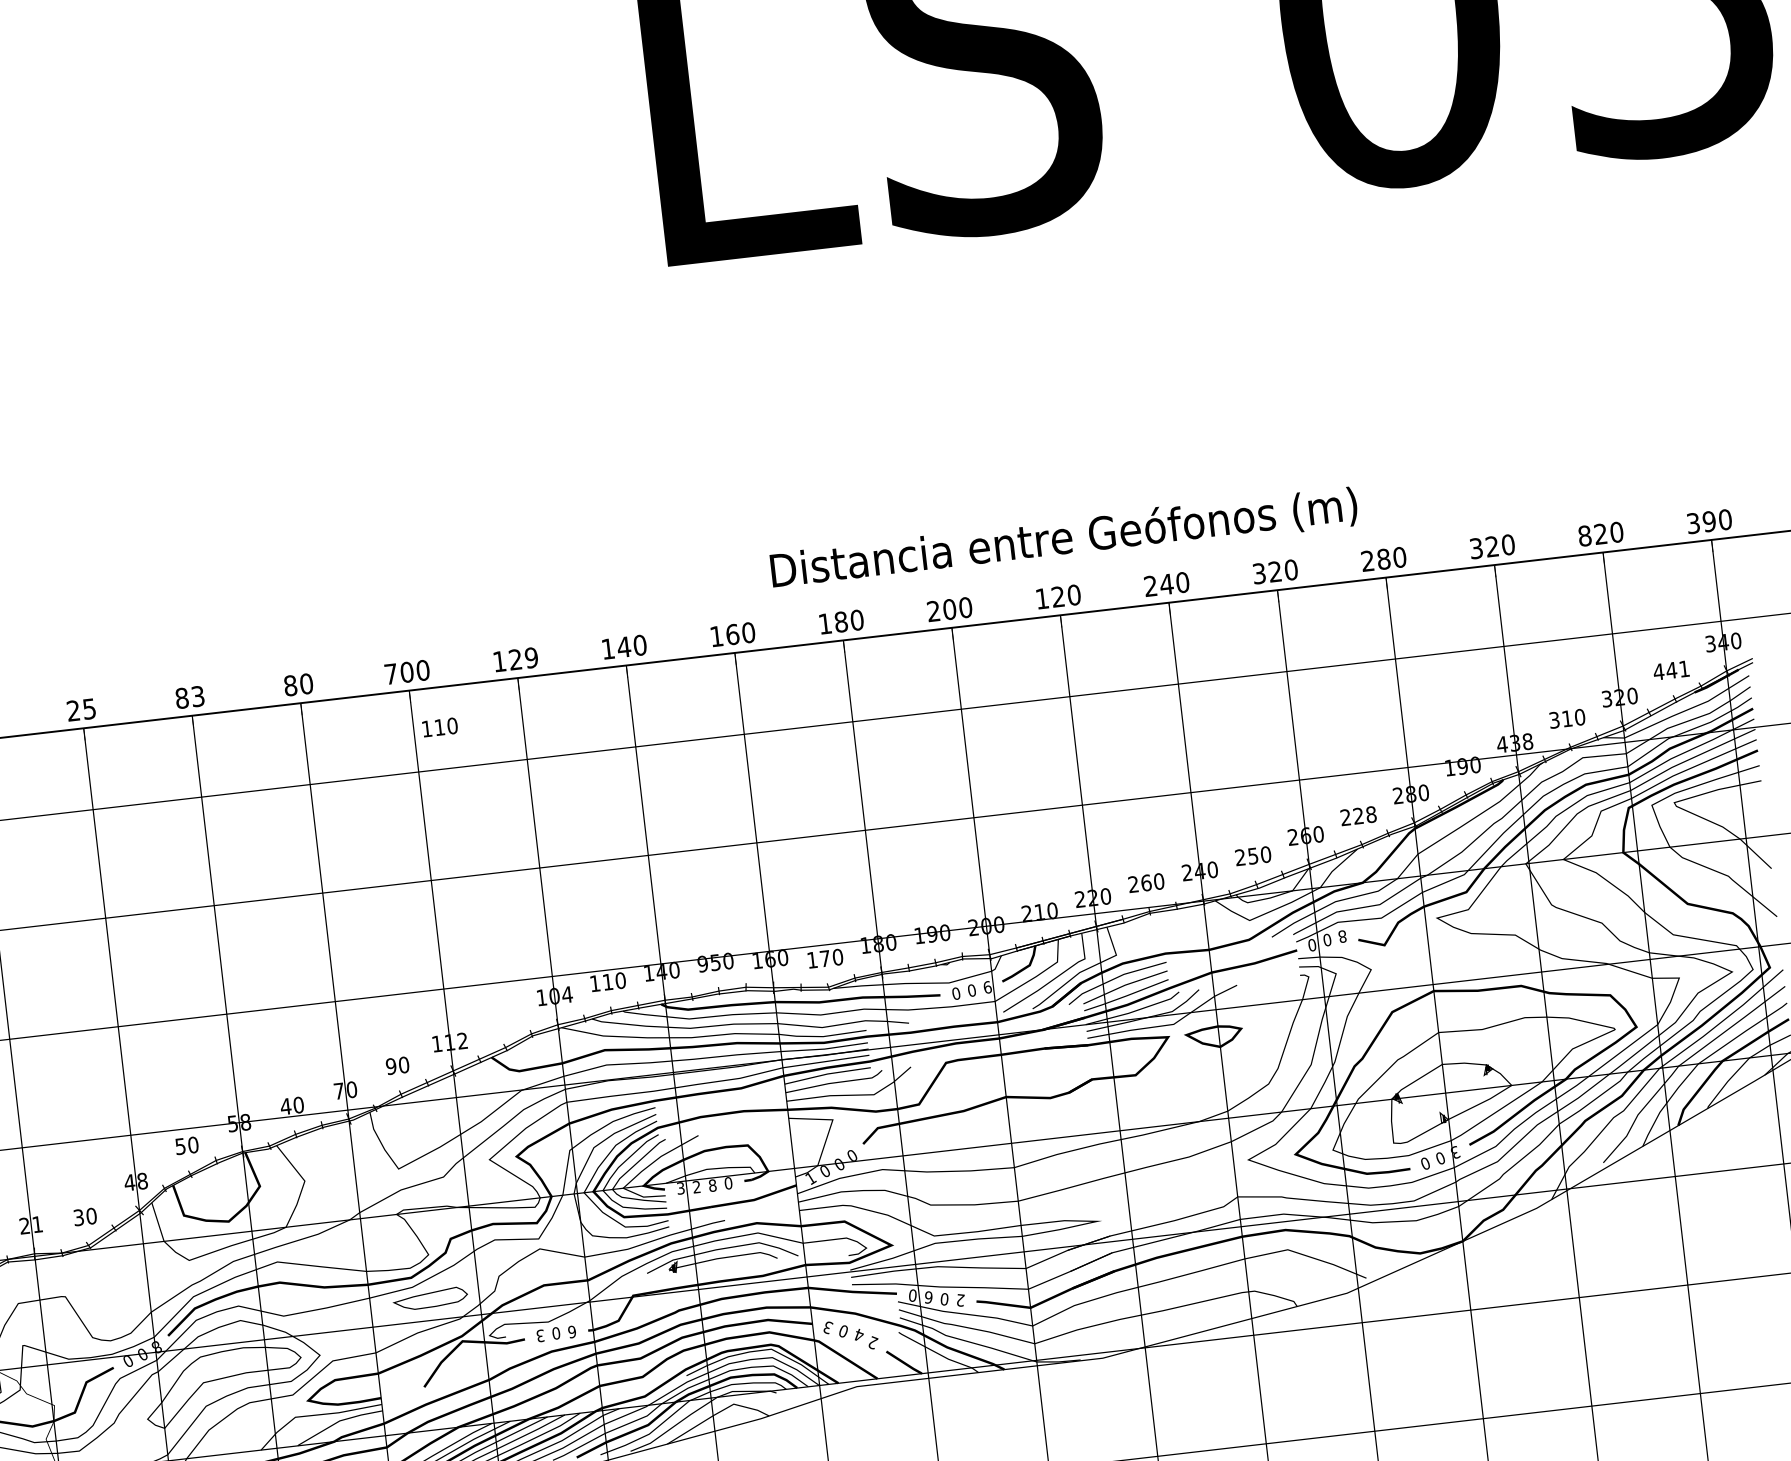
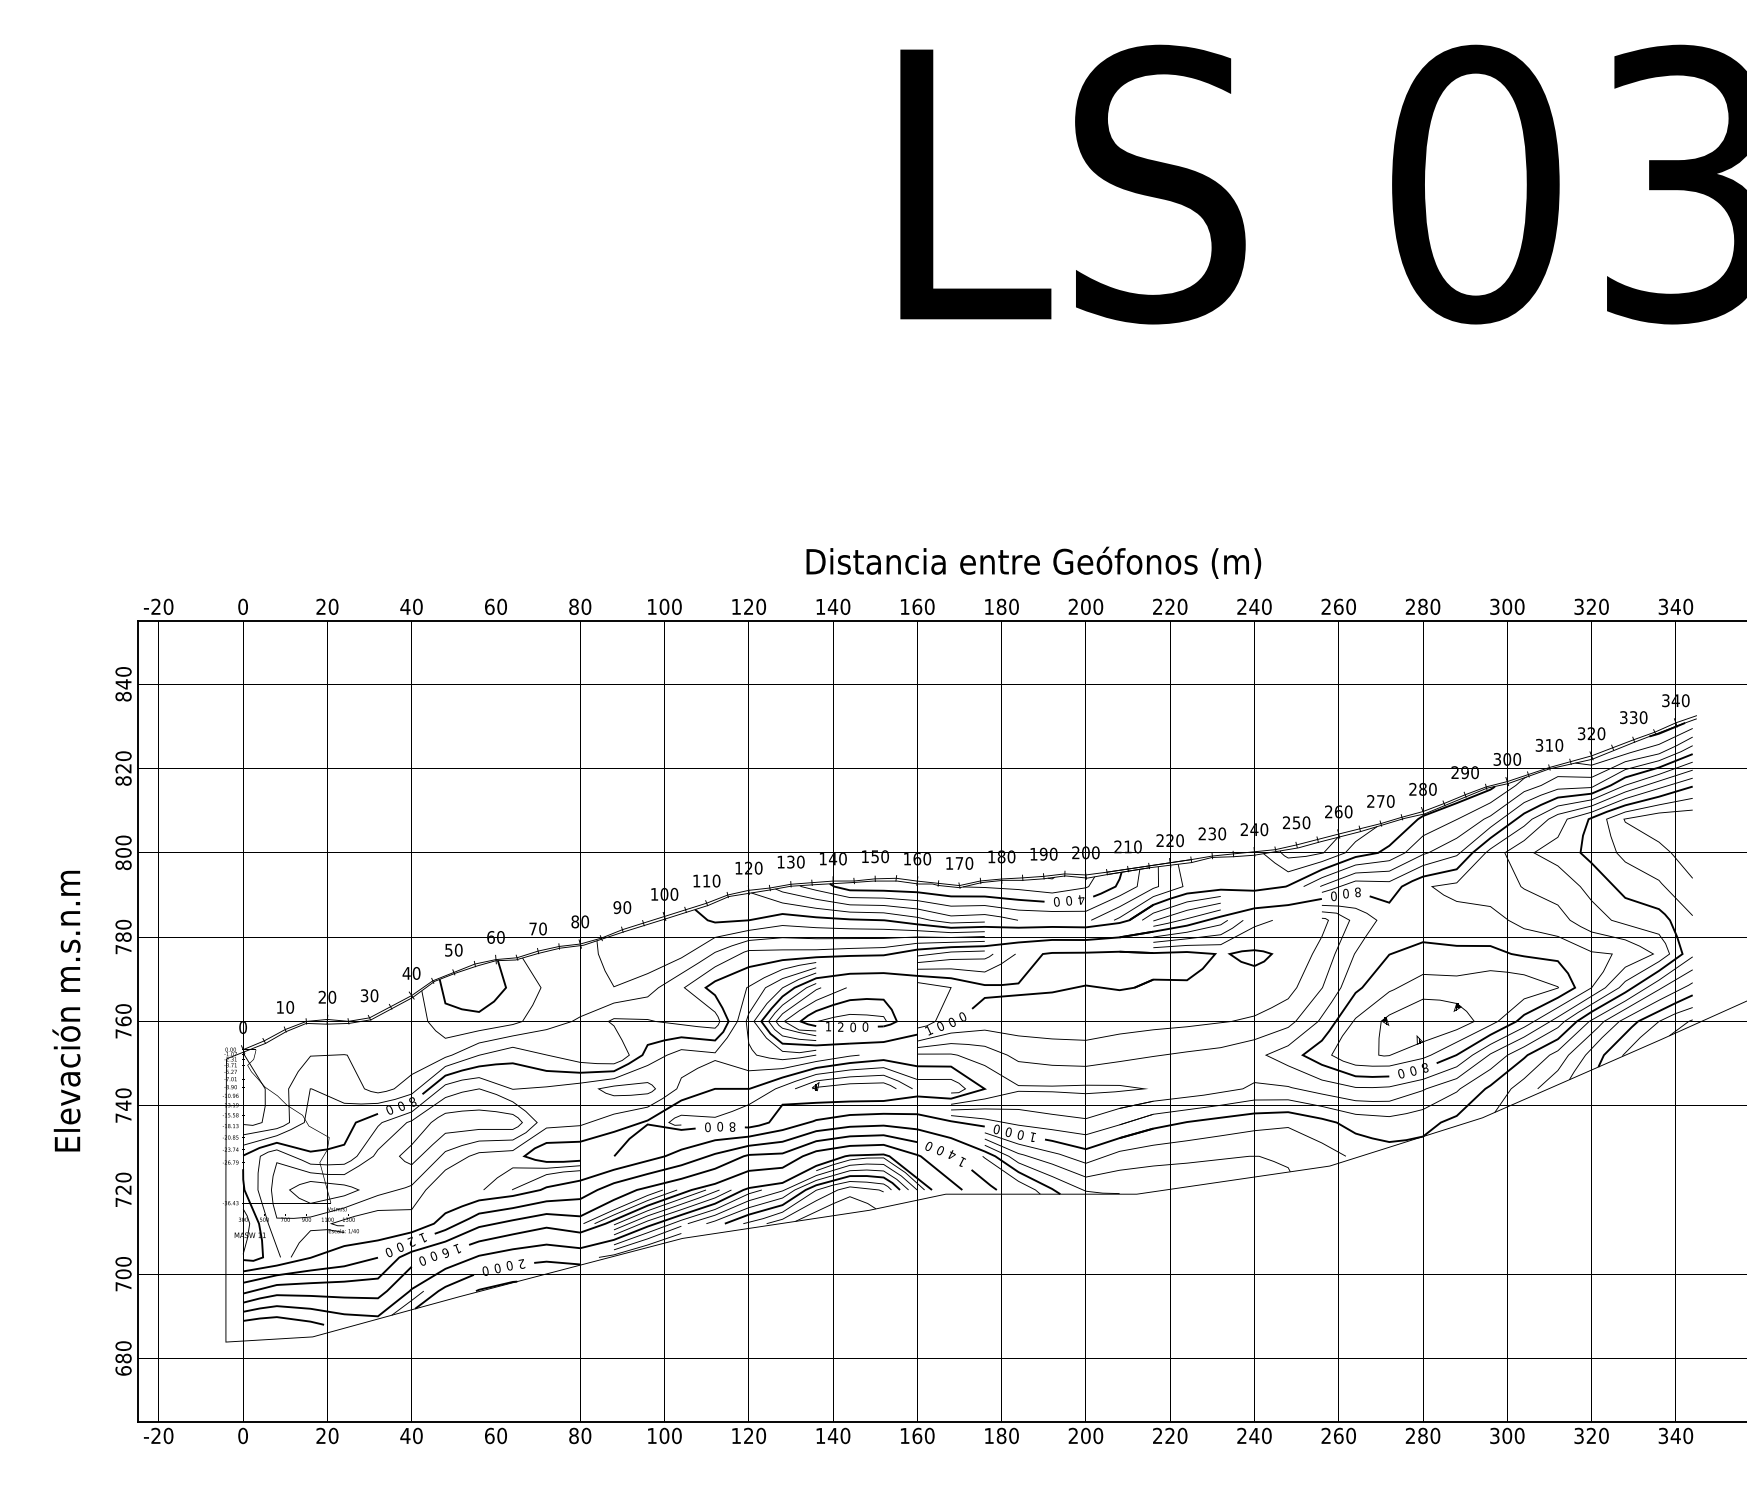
text: (1708, 521) -> (1675, 606), 390 -> 340
text: (1584, 535) -> (1578, 606), 820 -> 320
text: (1063, 538) -> (1033, 562), moved
text: (1492, 546) -> (1507, 606), 320 -> 300
text: (1267, 572) -> (1332, 606), 320 -> 260
text: (1041, 598) -> (1157, 606), 120 -> 220
text: (530, 657) -> (760, 606), 129 -> 120
text: (1671, 670) -> (1633, 717), 441 -> 330
text: (390, 673) -> (651, 606), 700 -> 100
text: (189, 696) -> (495, 606), 83 -> 60
text: (81, 709) -> (411, 606), 25 -> 40
text: (439, 726) -> (706, 880), moved
text: (1515, 743) -> (1507, 759), 438 -> 300
text: (1449, 767) -> (1454, 772), 190 -> 290
text: (1364, 815) -> (1385, 801), 228 -> 270
text: (1146, 882) -> (1212, 833), 260 -> 230
text: (703, 963) -> (865, 856), 950 -> 150
text: (607, 981) -> (790, 861), 110 -> 130
text: (987, 986) -> (1081, 899), 9 -> 4
text: (560, 994) -> (753, 867), 104 -> 120
text: (456, 1041) -> (669, 894), 112 -> 100
text: (339, 1090) -> (575, 921), 70 -> 80
text: (286, 1105) -> (533, 928), 40 -> 70
text: (238, 1123) -> (495, 937), 58 -> 60
text: (1454, 1152) -> (1424, 1067), 3 -> 8
text: (142, 1181) -> (416, 973), 48 -> 40
text: (713, 1184) -> (853, 1026), 8 -> 0
text: (680, 1188) -> (828, 1026), 3 -> 1
text: (37, 1223) -> (332, 996), 21 -> 20
text: (927, 1298) -> (1007, 1132), 6 -> 0
text: (961, 1300) -> (1033, 1137), 2 -> 1
text: (828, 1327) -> (929, 1146), 3 -> 0
text: (572, 1331) -> (732, 1126), 6 -> 8
text: (539, 1334) -> (707, 1126), 3 -> 0
text: (873, 1343) -> (962, 1162), 2 -> 1

